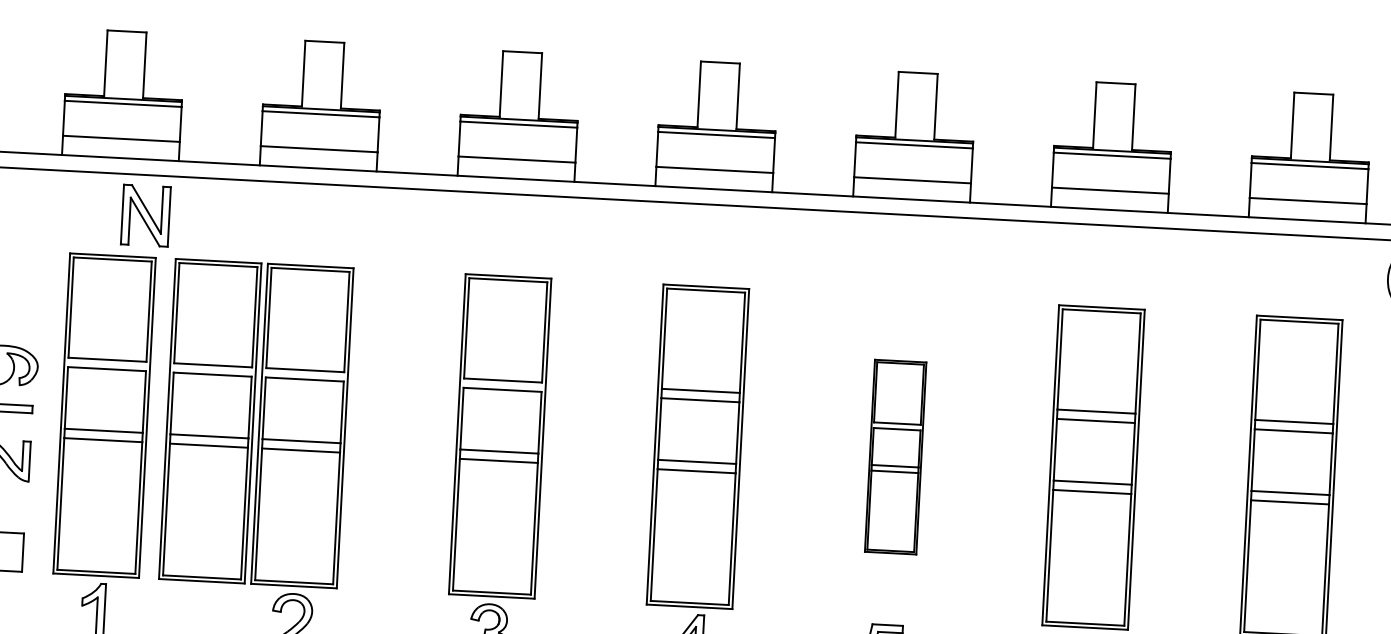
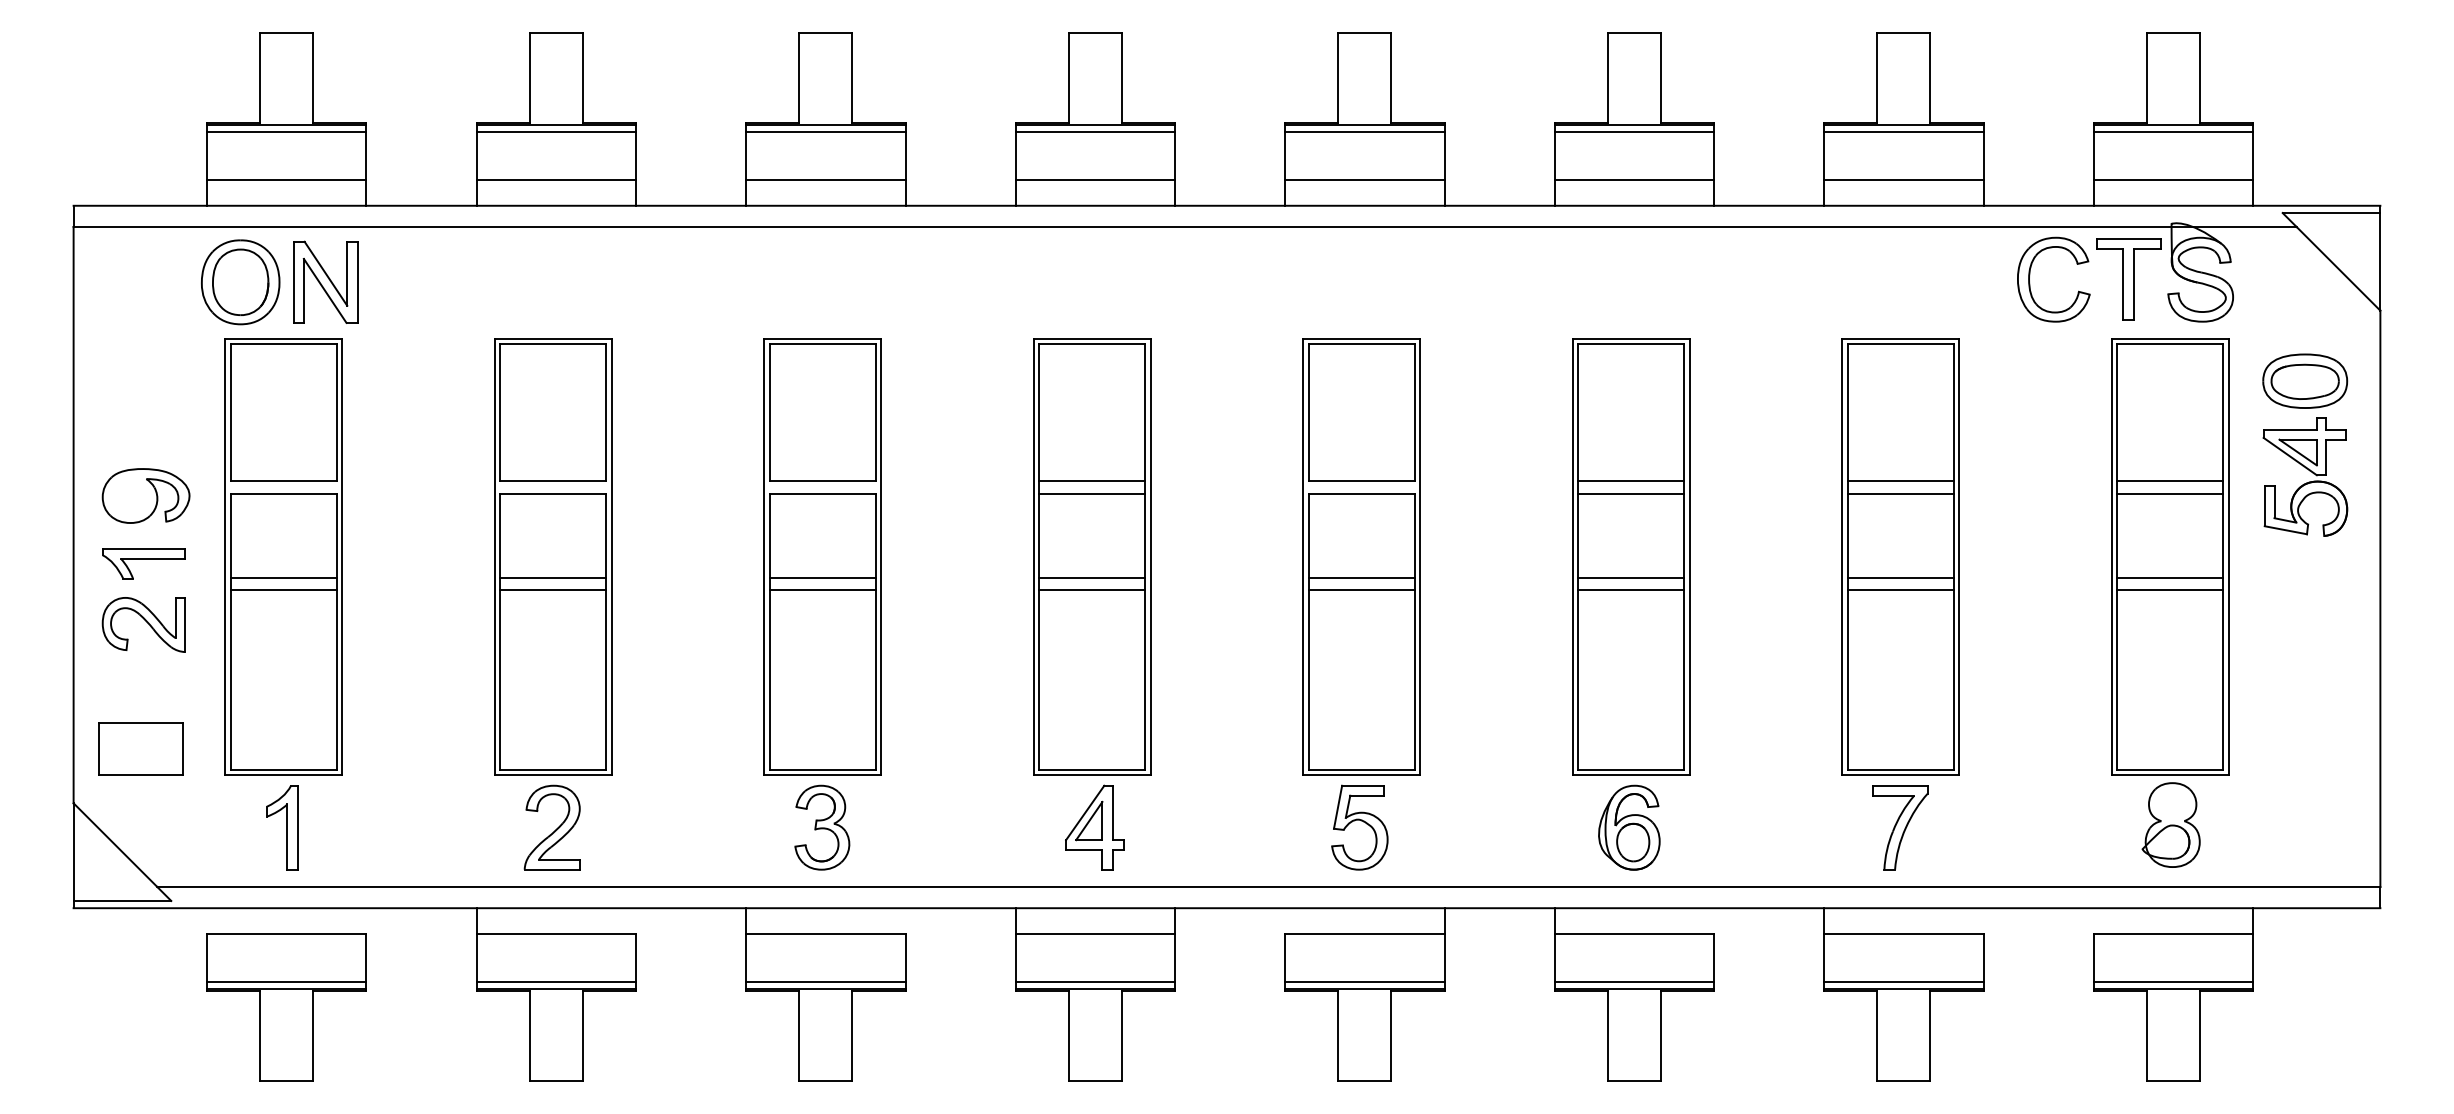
part: (83, 212) -> (240, 282), added
part: (210, 420) -> (427, 556), removed
part: (895, 456) -> (1361, 556), size x1.67

